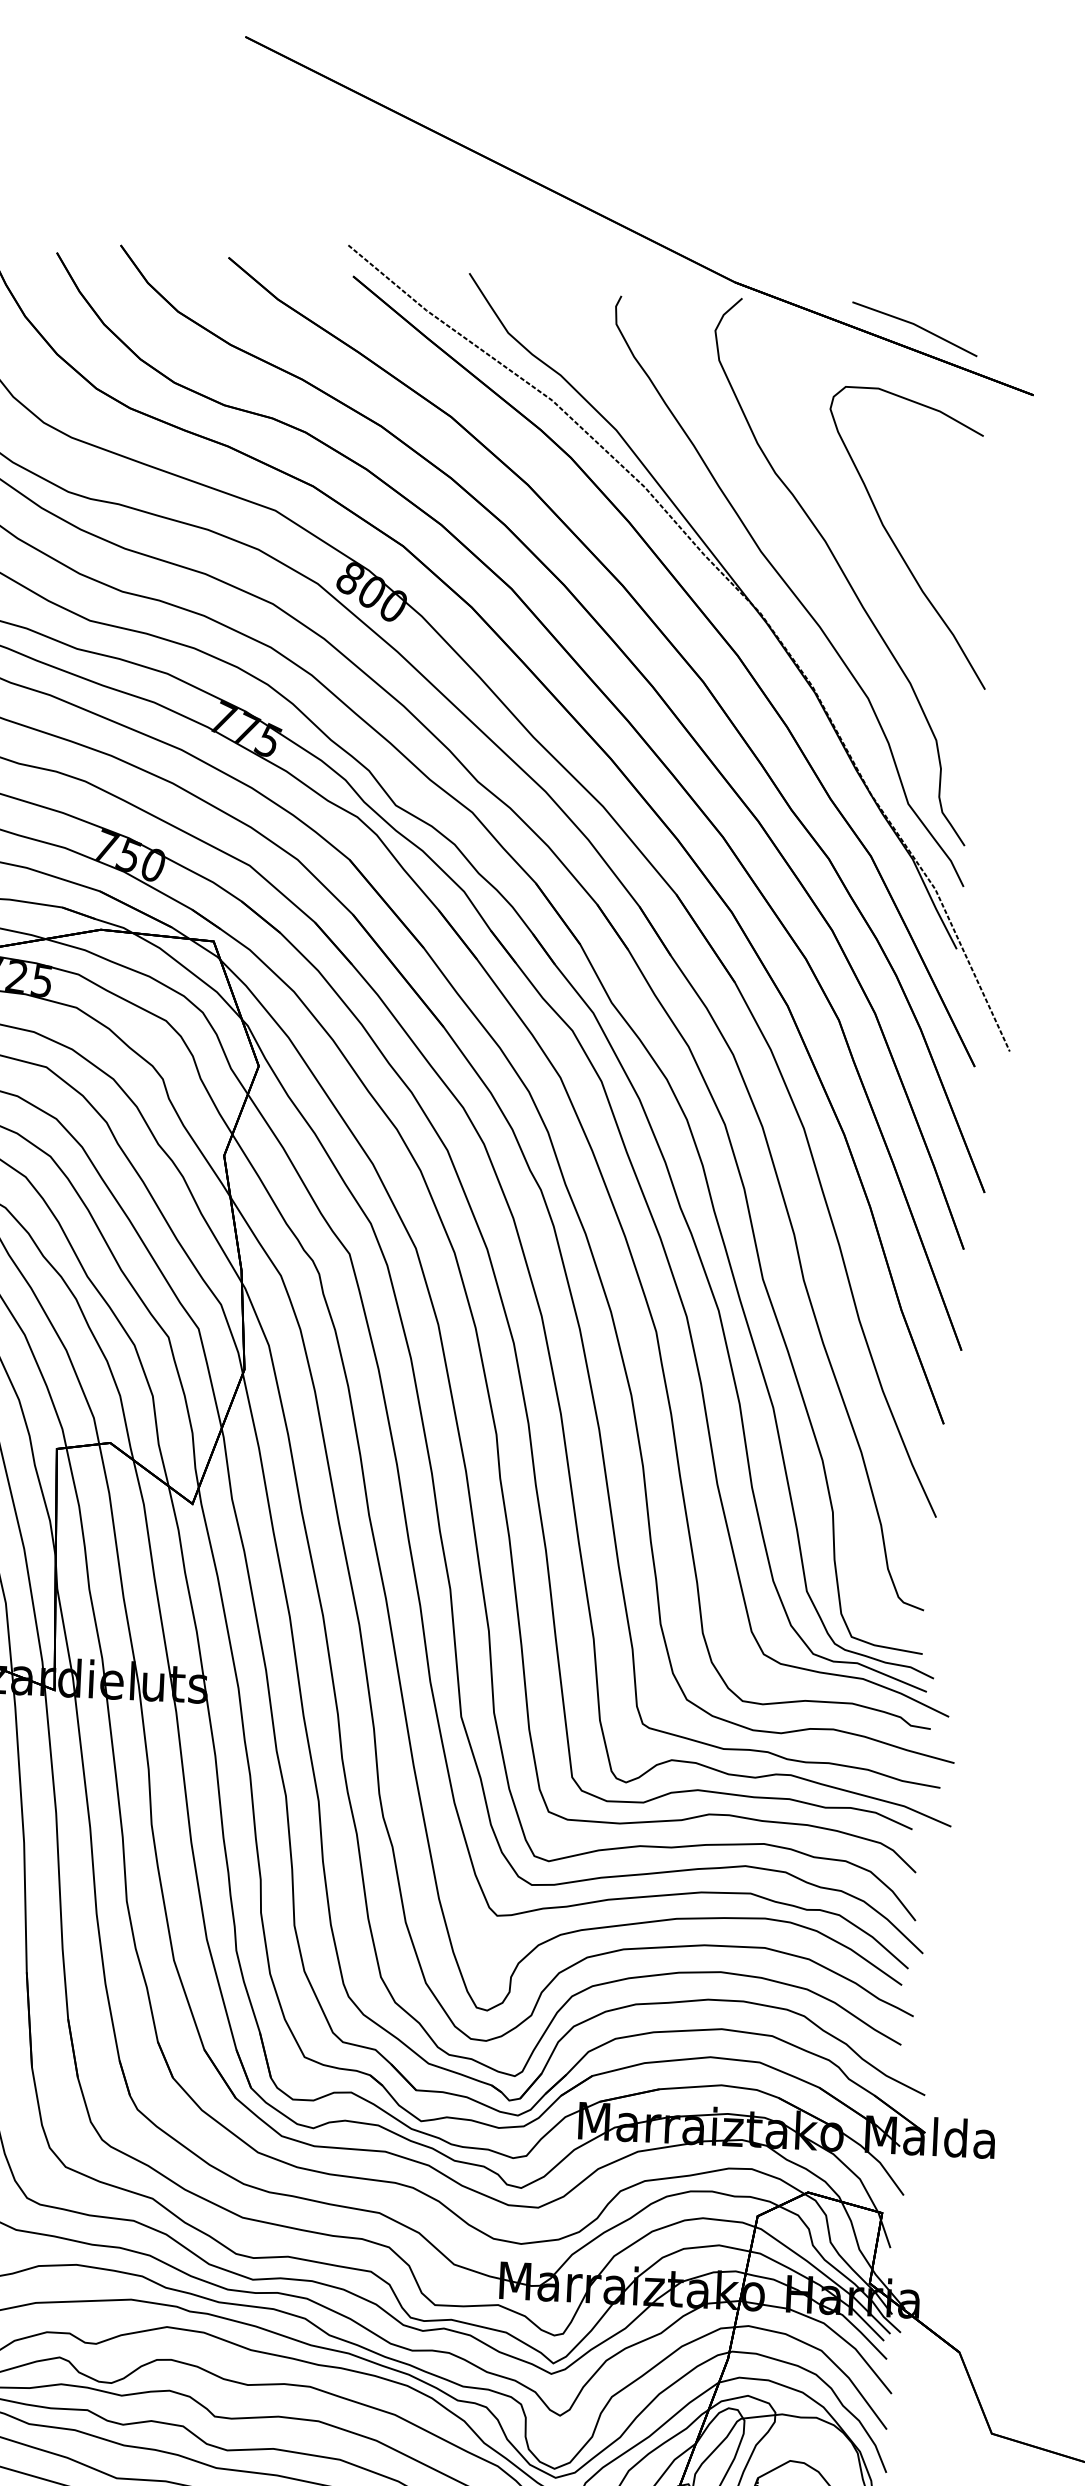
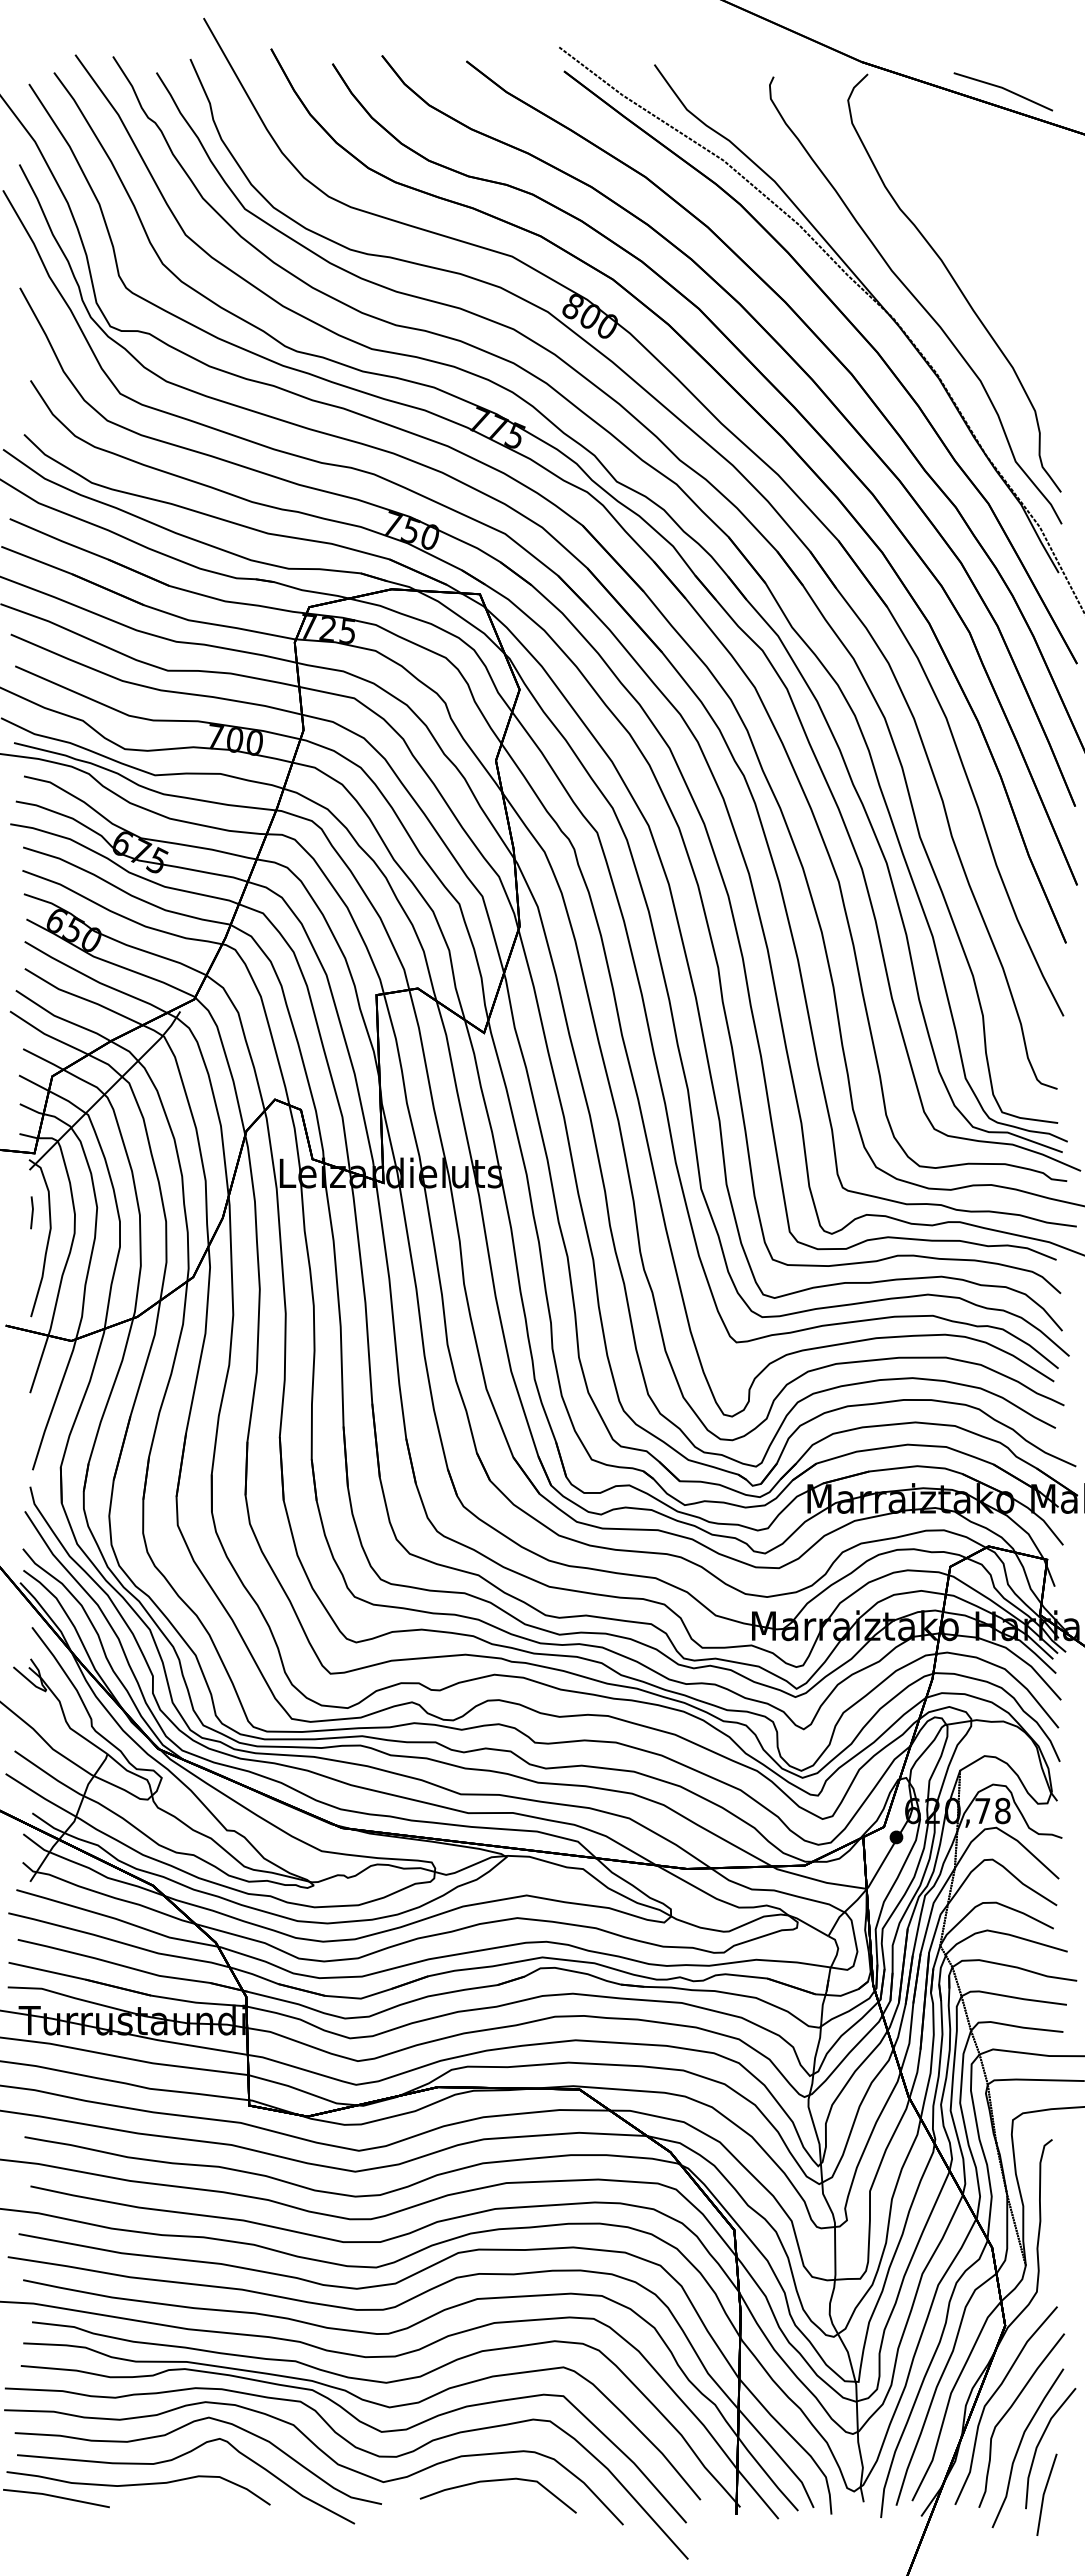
curve: (895, 543) -> (996, 259), removed

